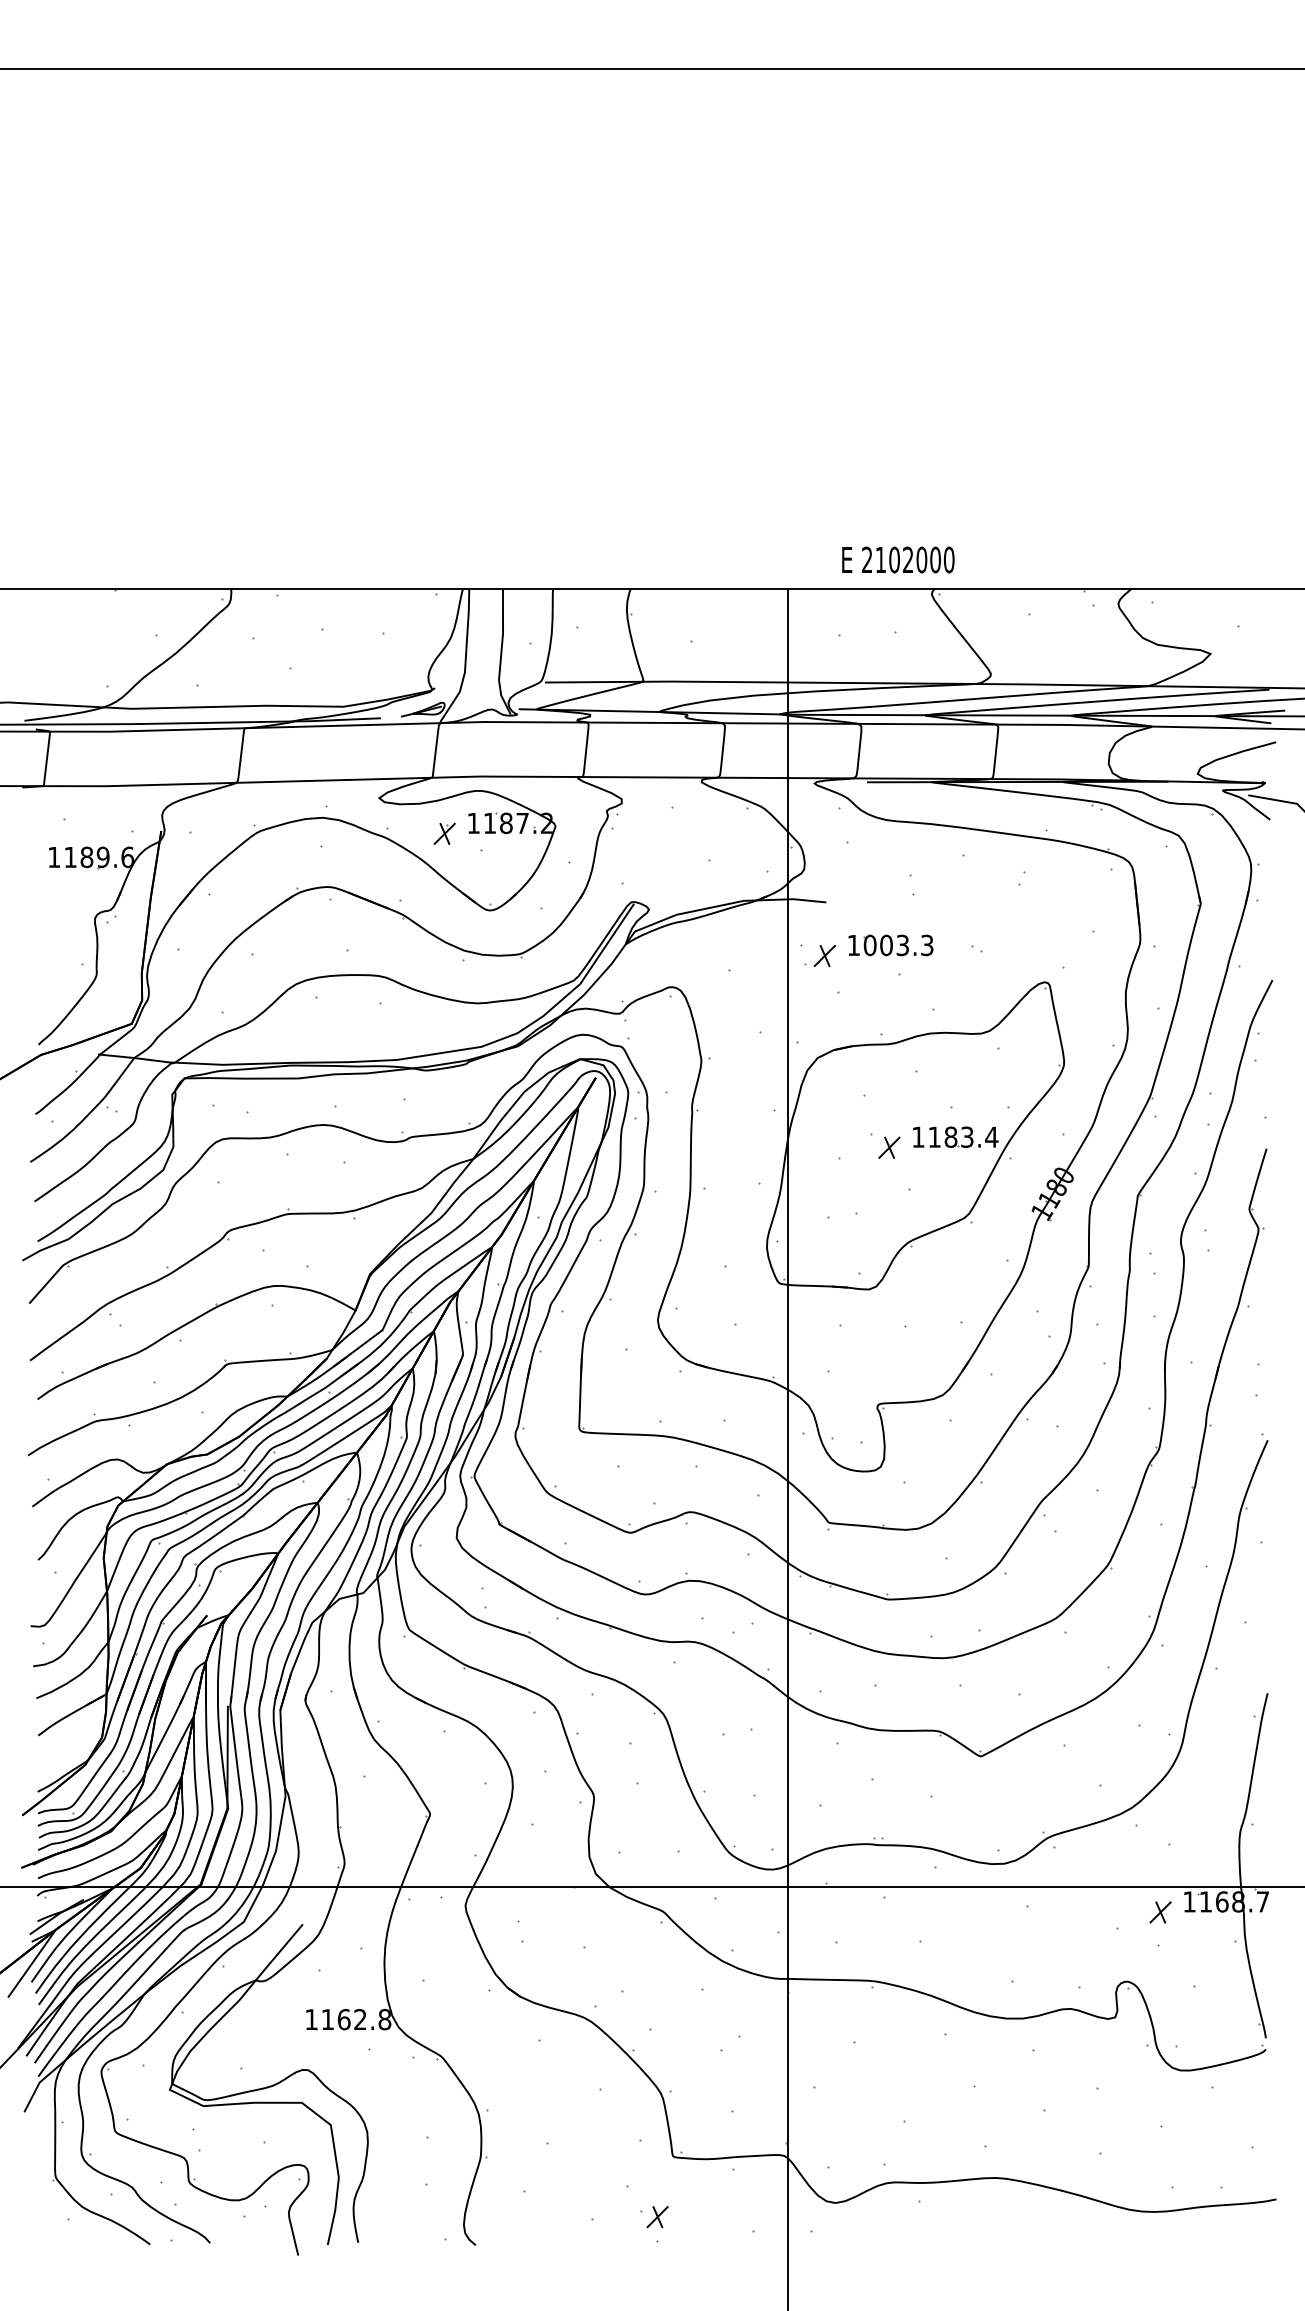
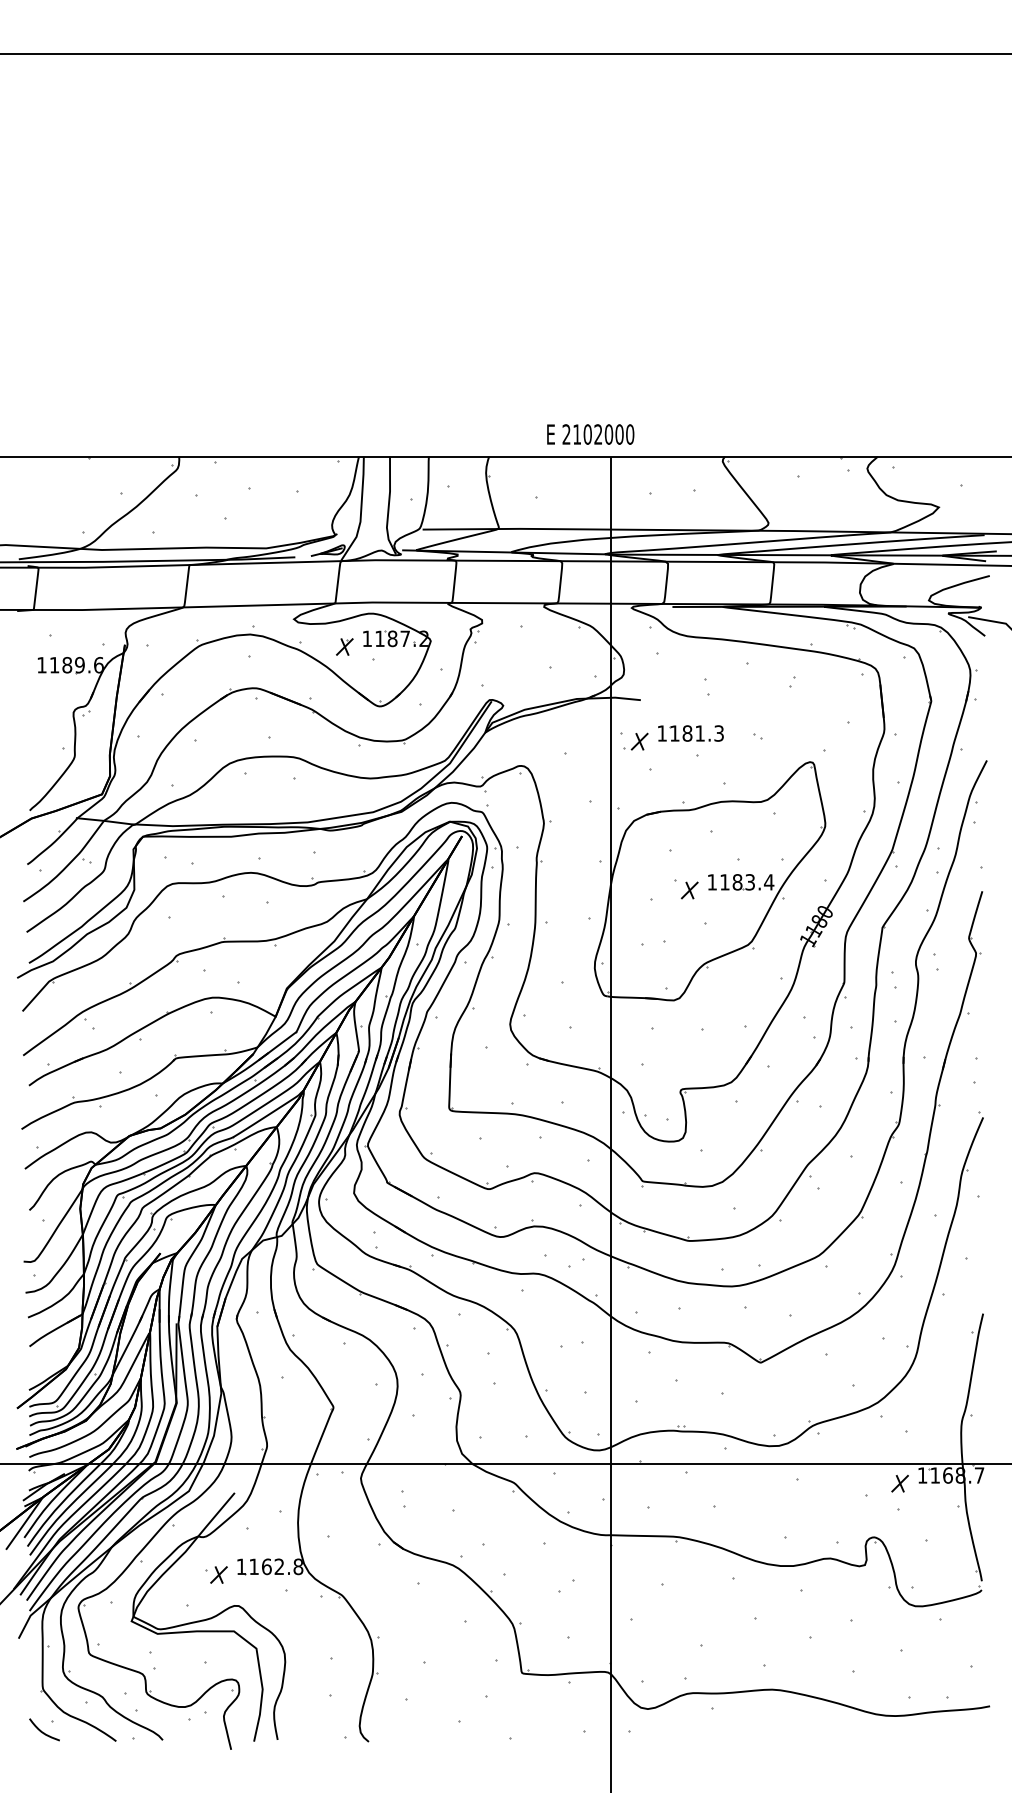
text: (898, 559) -> (590, 434), moved
text: (886, 945) -> (687, 733), 1003.3 -> 1181.3
part: (654, 2216) -> (216, 1574), moved
curve: (55, 2231) -> (42, 1731), added

